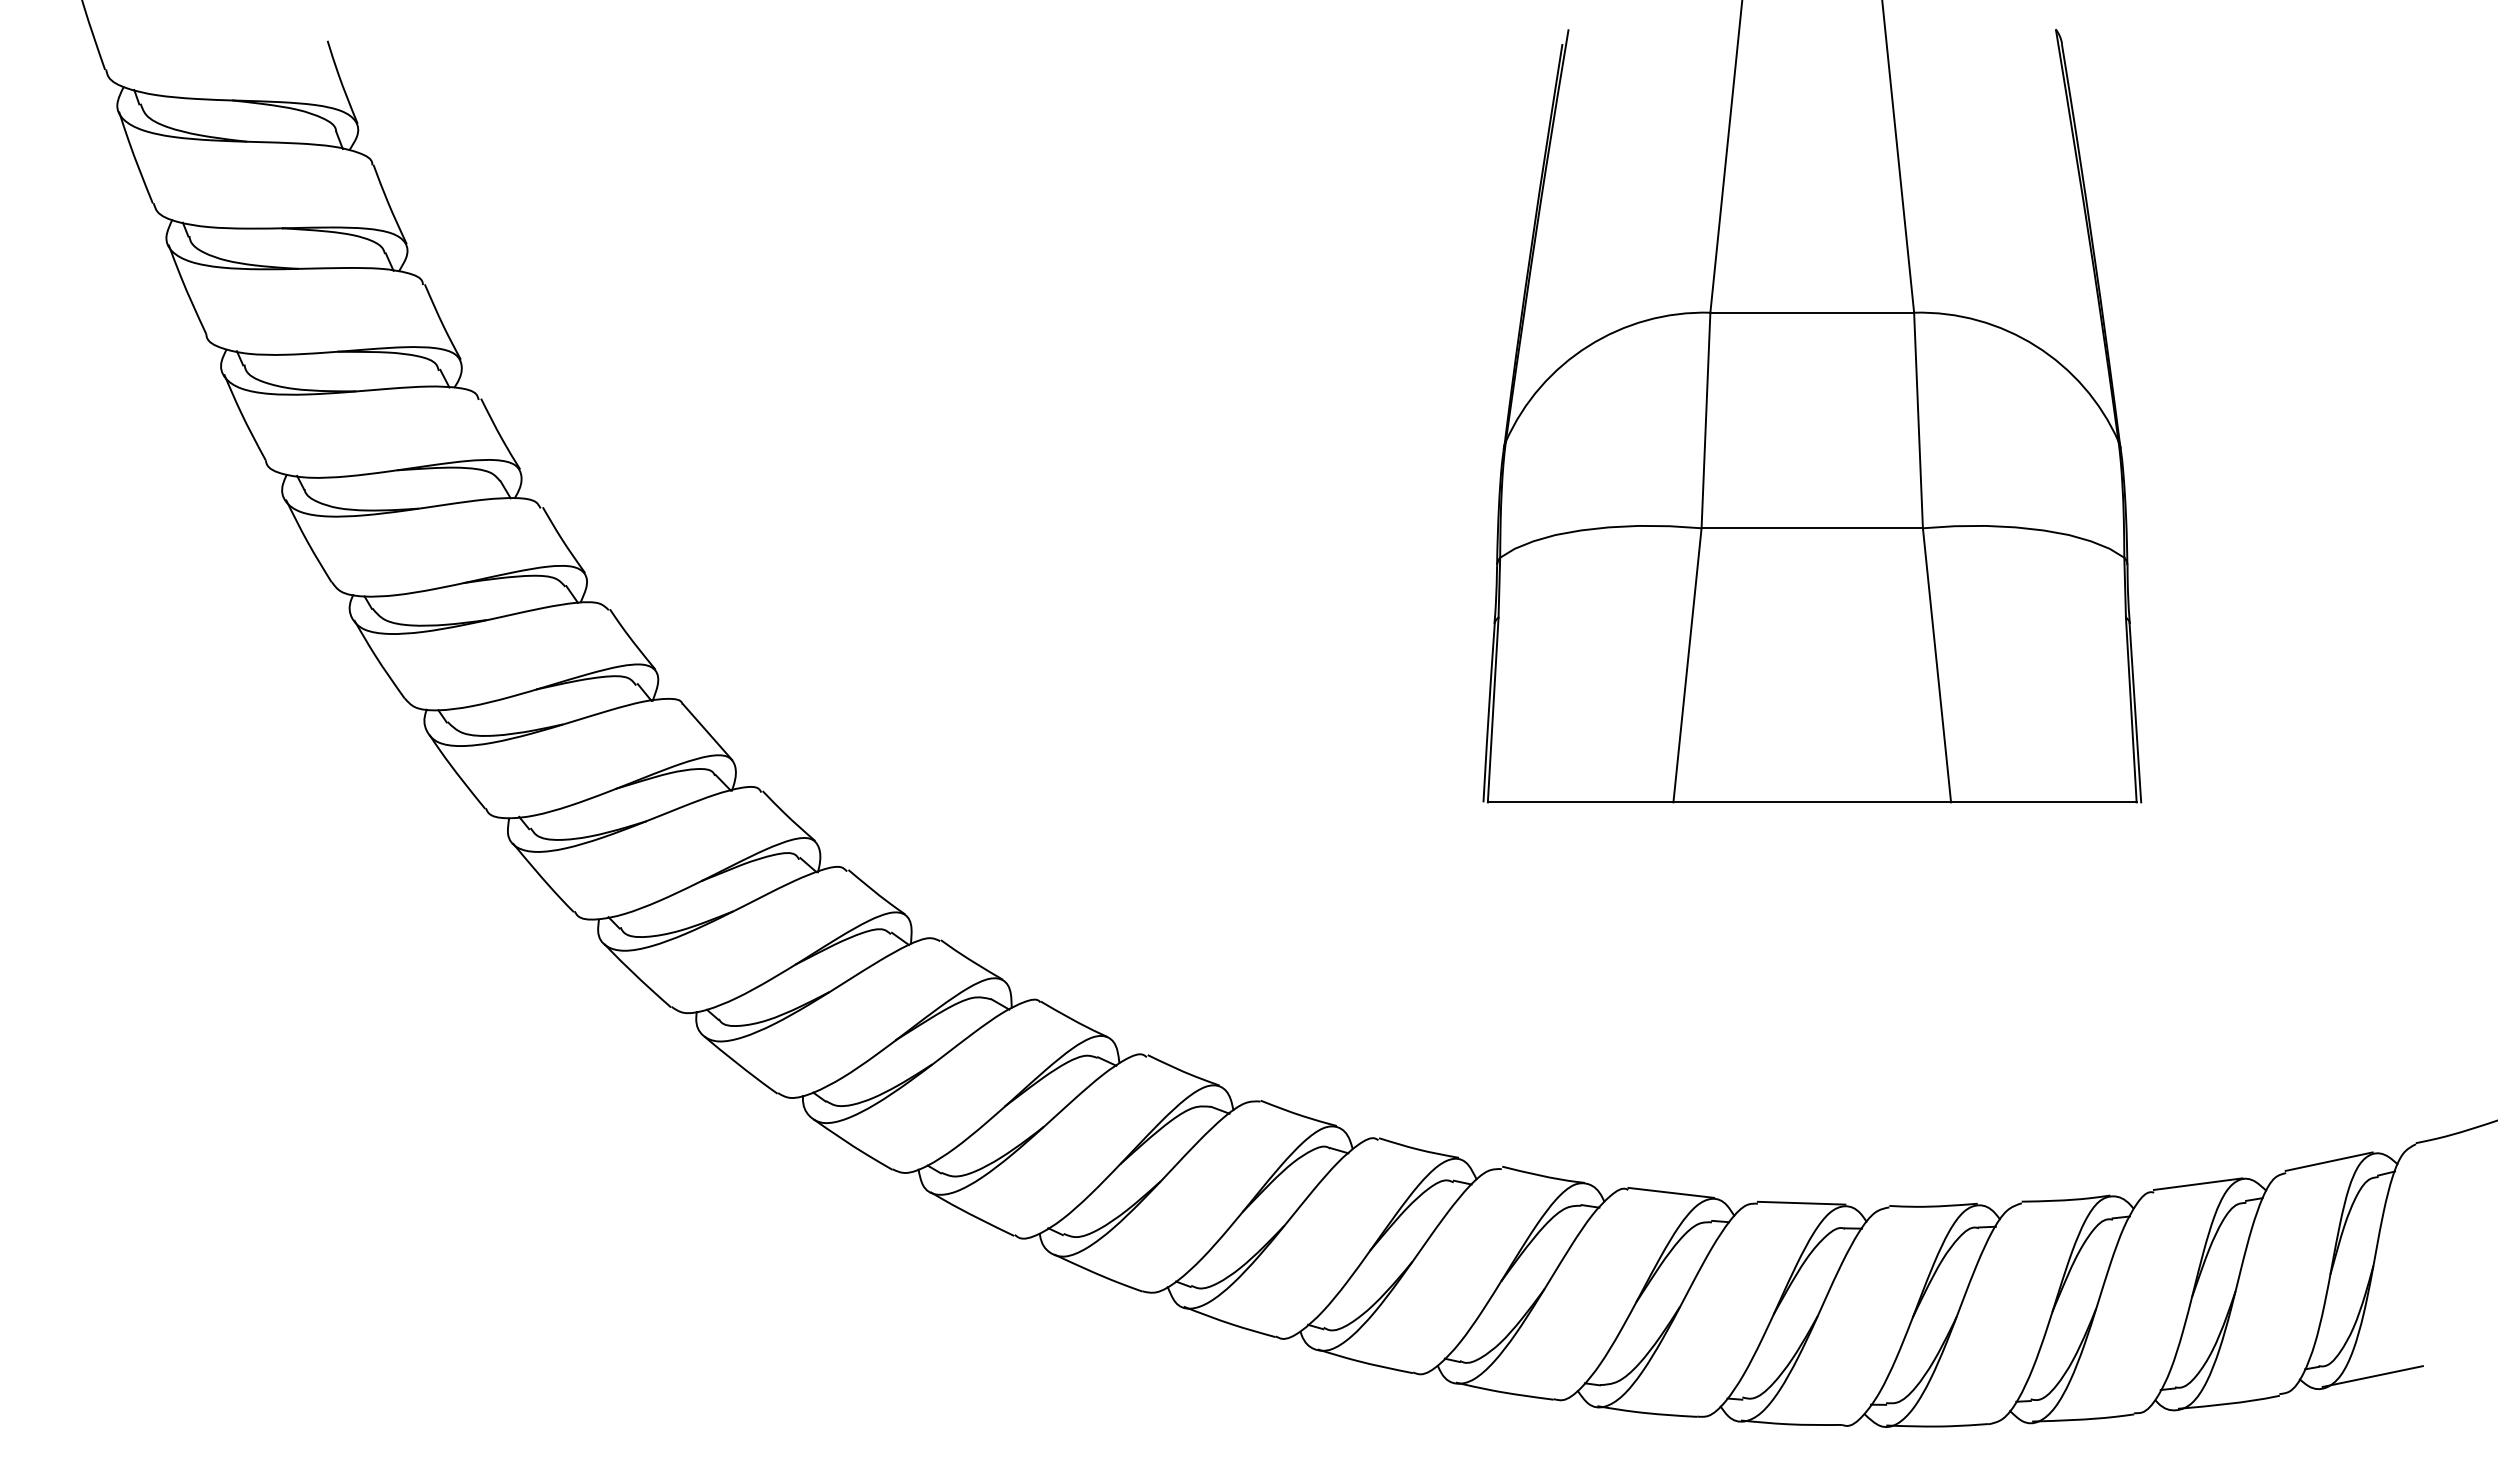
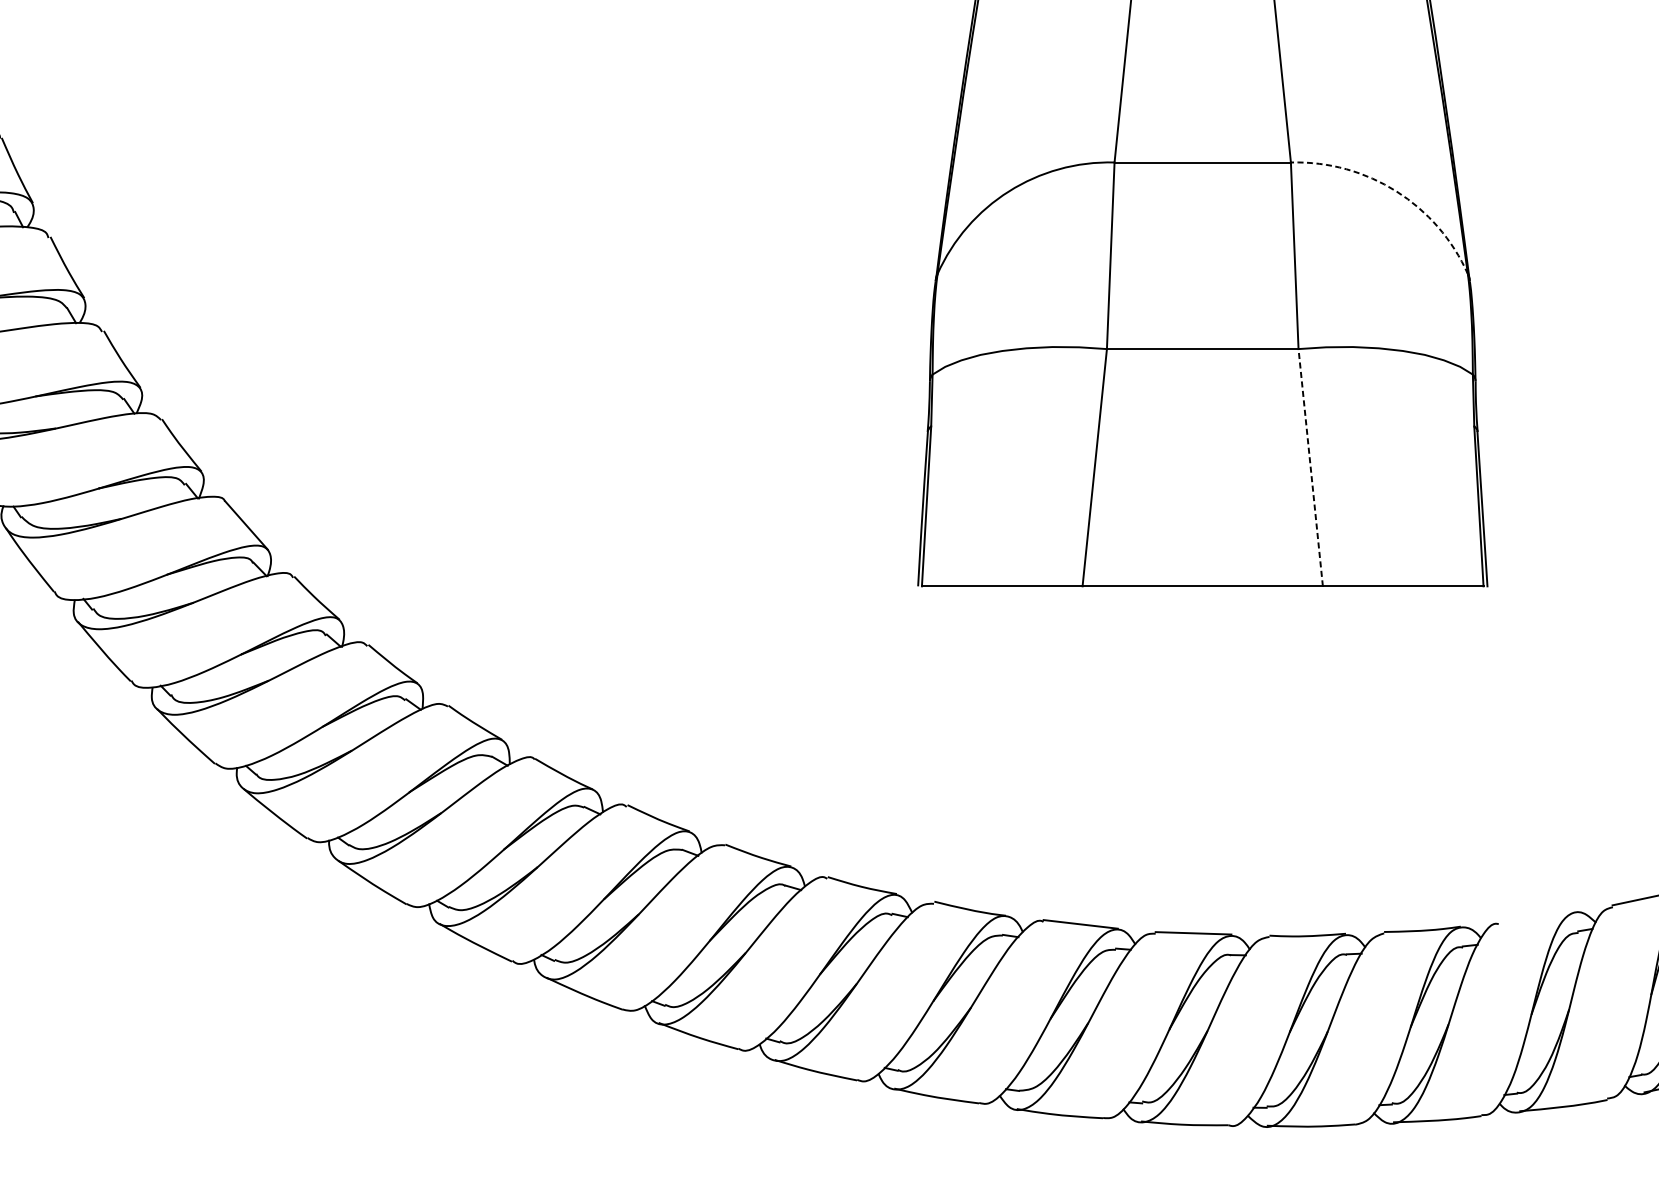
arc: (2036, 346) -> (1396, 191), solid -> dashed
line: (1936, 665) -> (1310, 467), solid -> dashed
line: (2197, 1183) -> (1536, 916), removed

